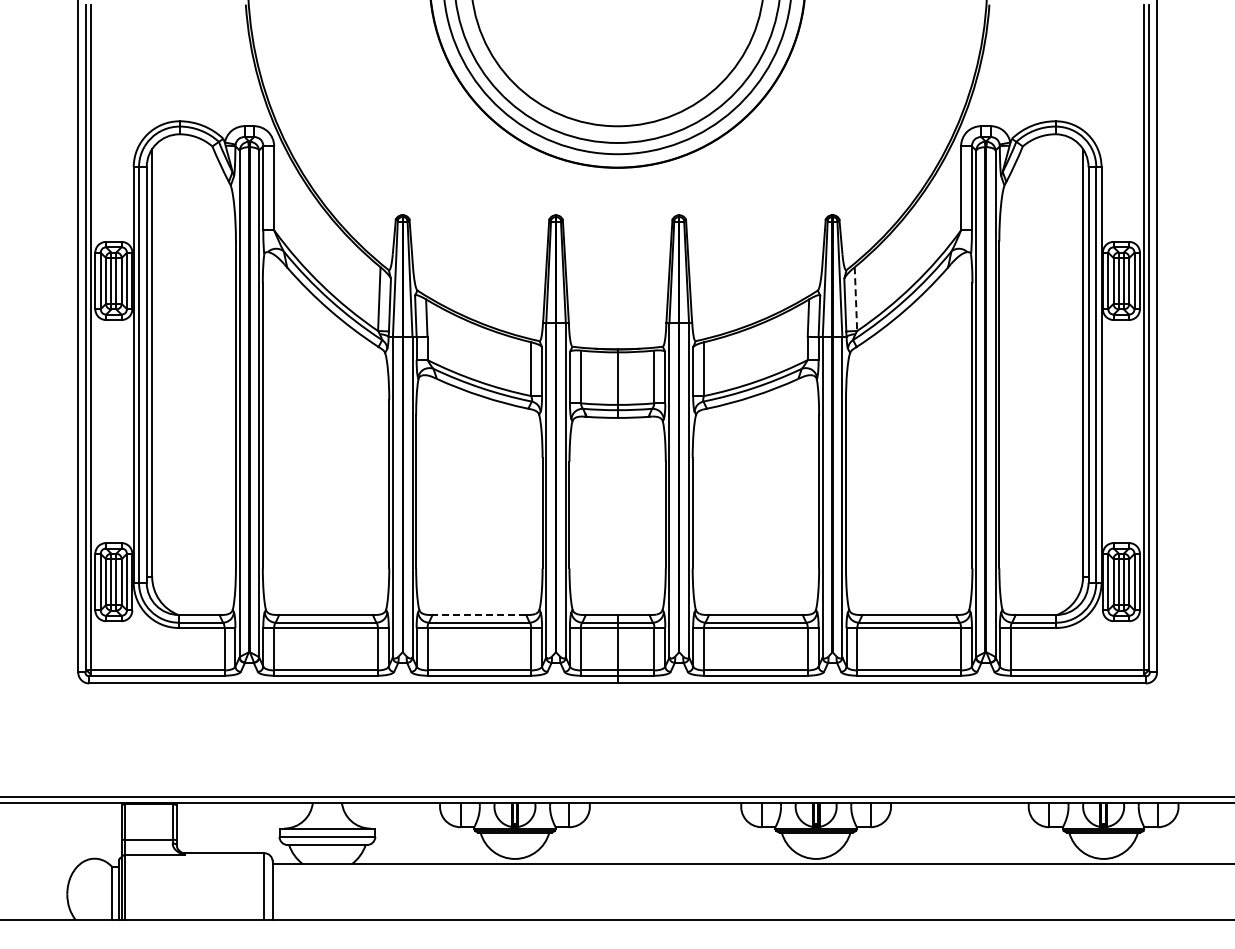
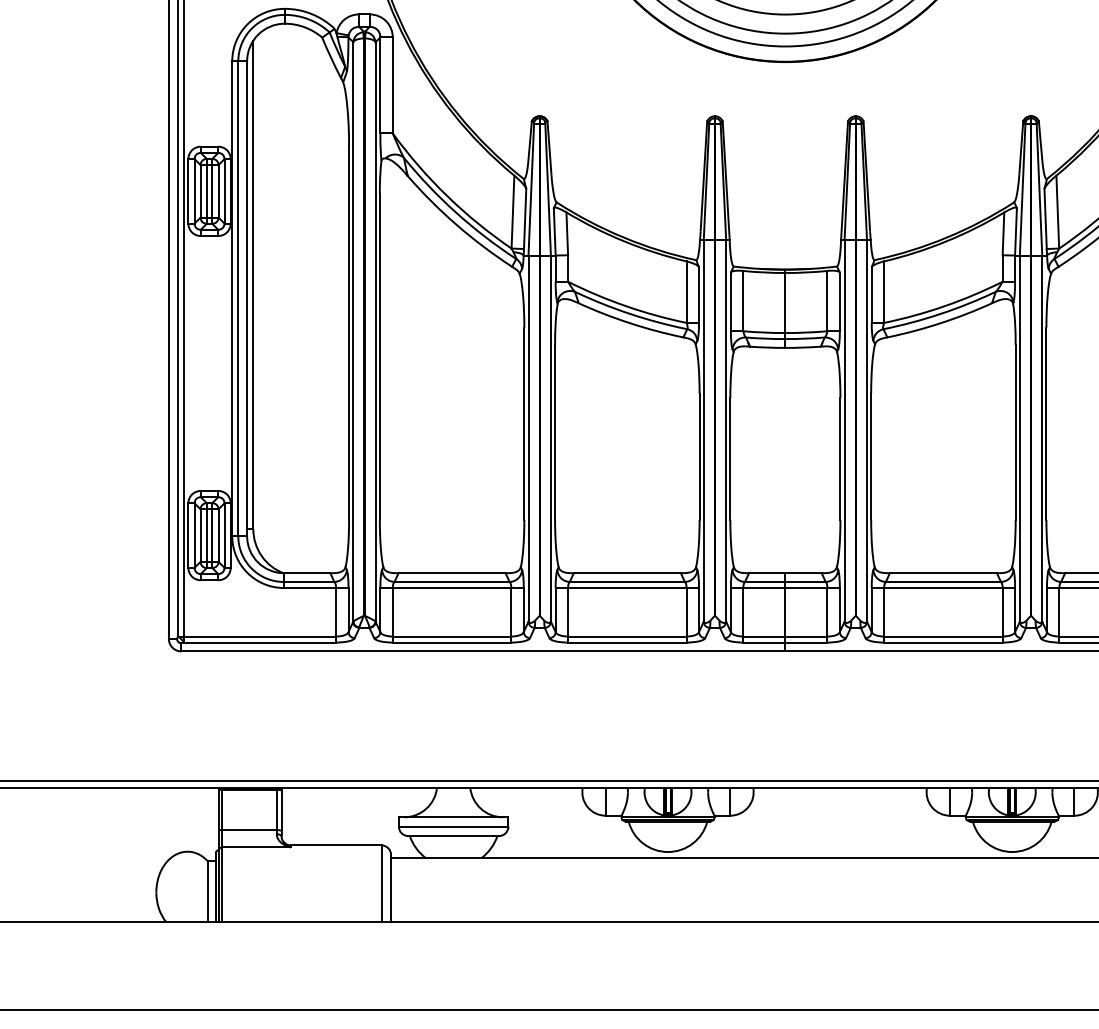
line: (855, 299) -> (1057, 212), dashed -> solid
line: (479, 615) -> (627, 573), dashed -> solid

